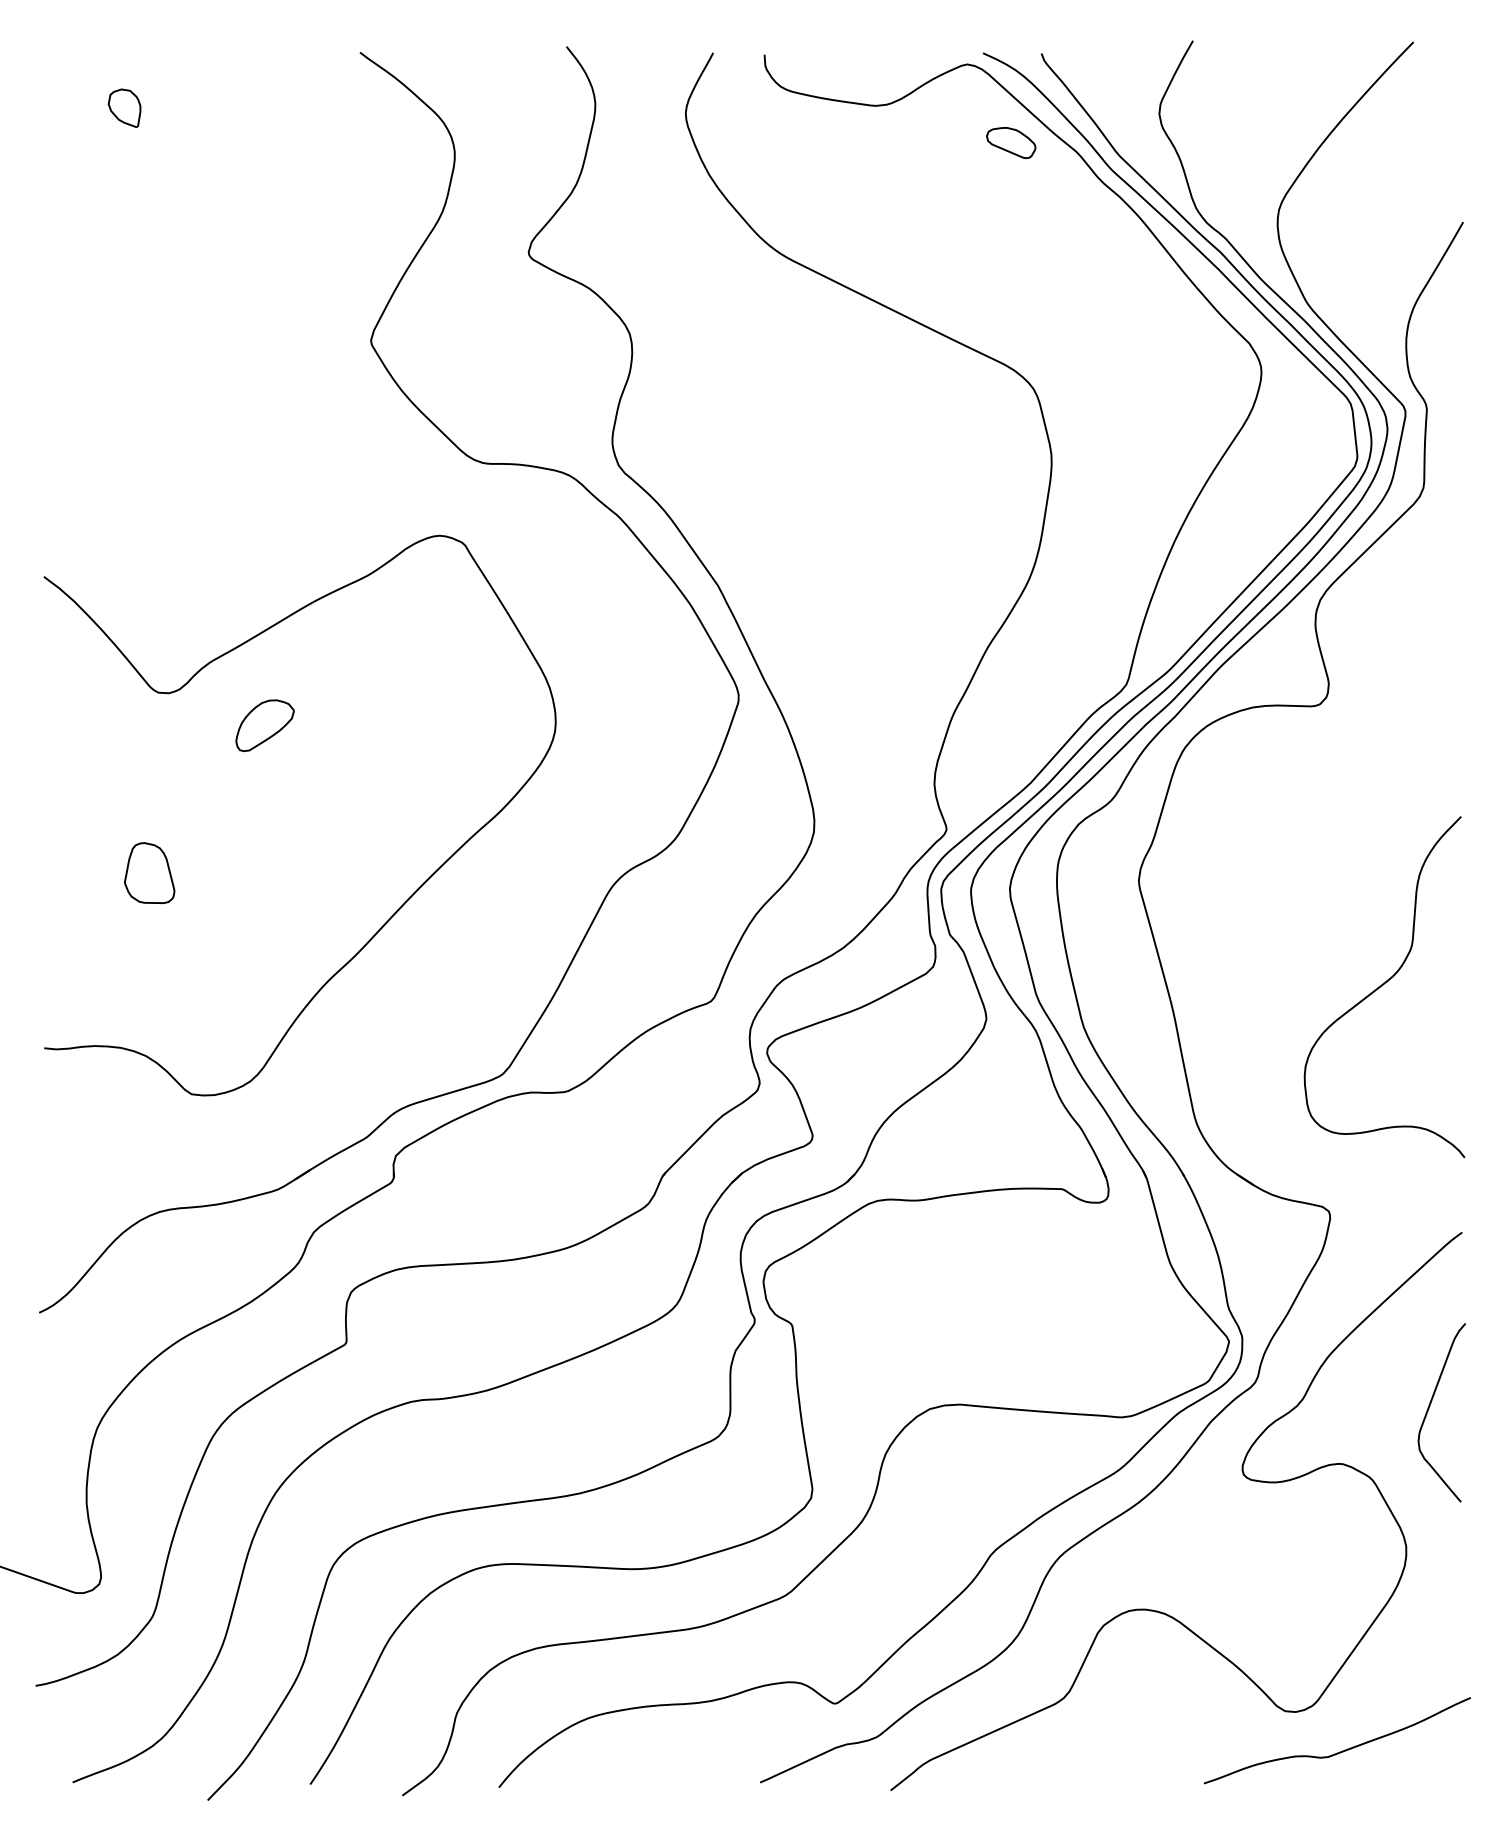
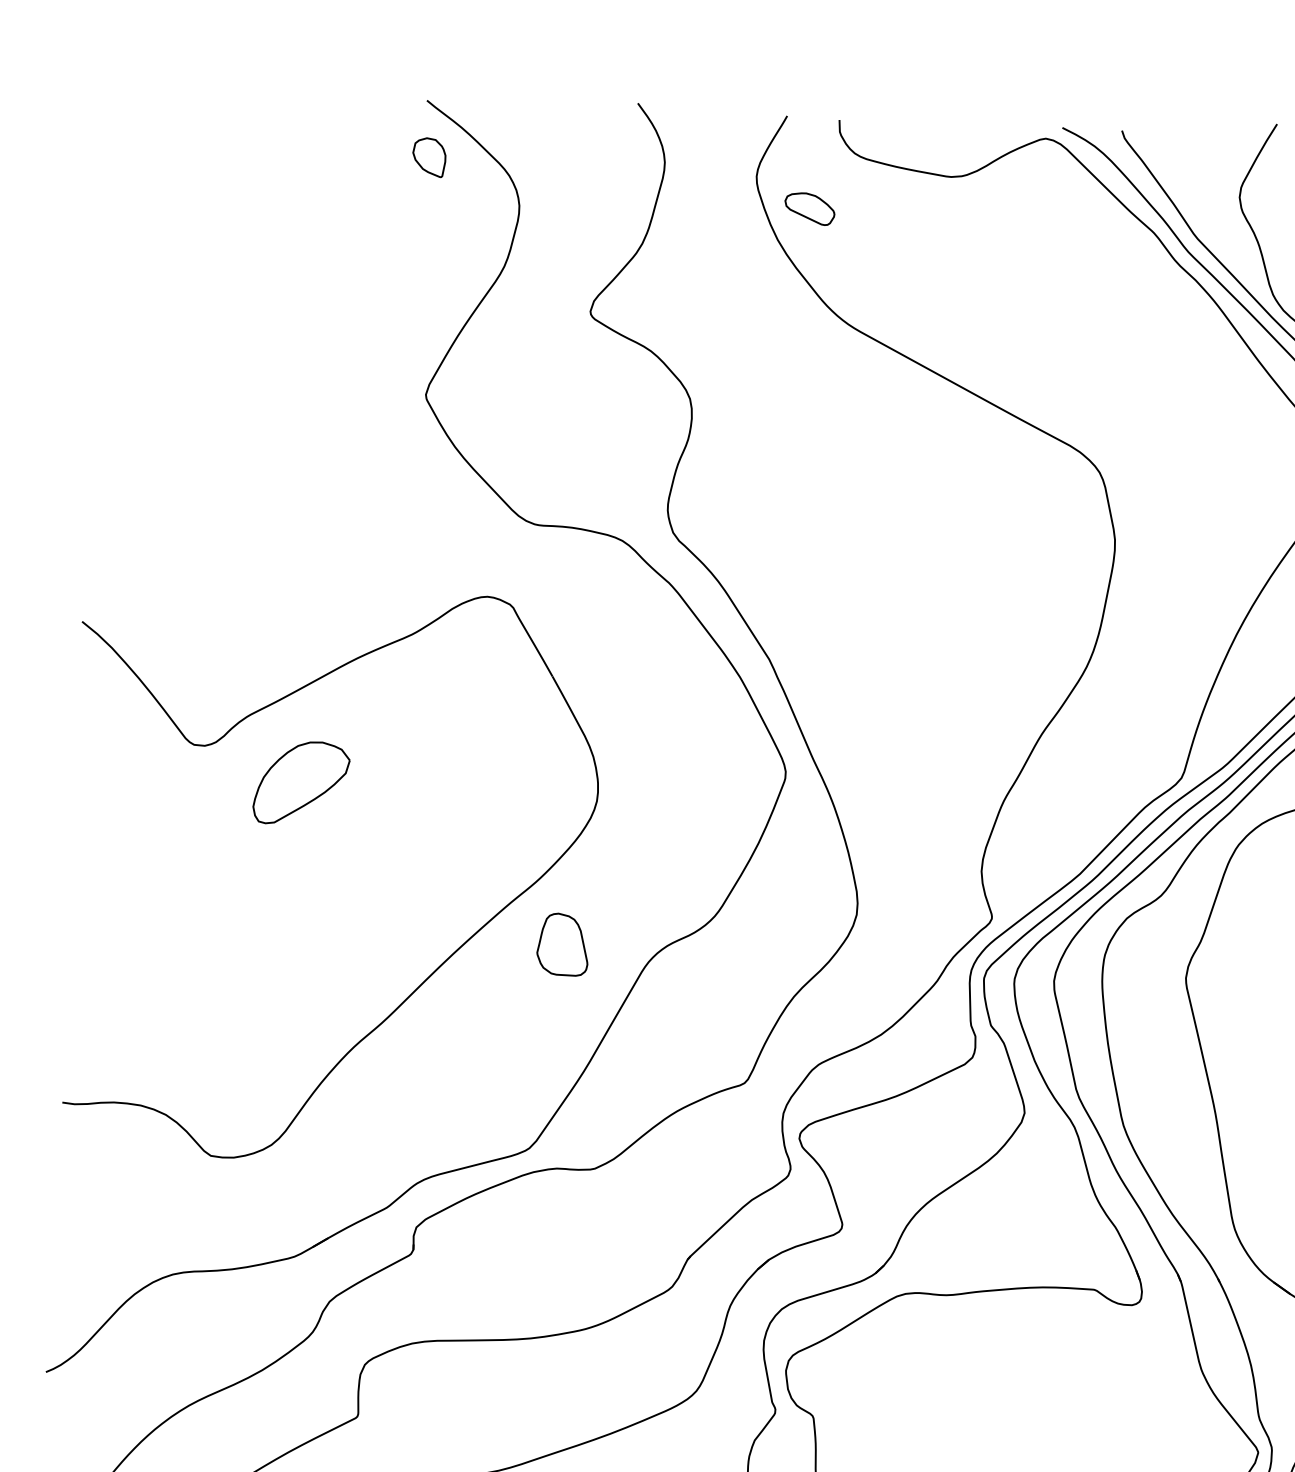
part: (124, 107) -> (429, 156), moved
part: (1011, 143) -> (810, 209), moved
part: (264, 725) -> (300, 782), size x1.6
part: (149, 872) -> (562, 943), moved

